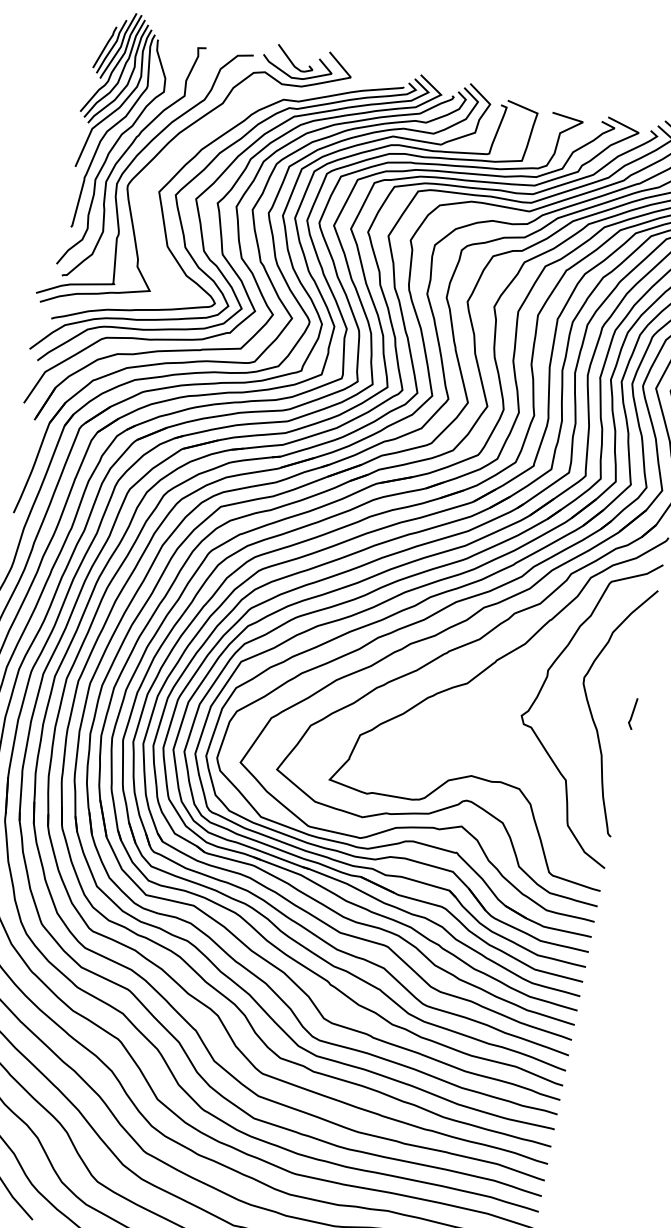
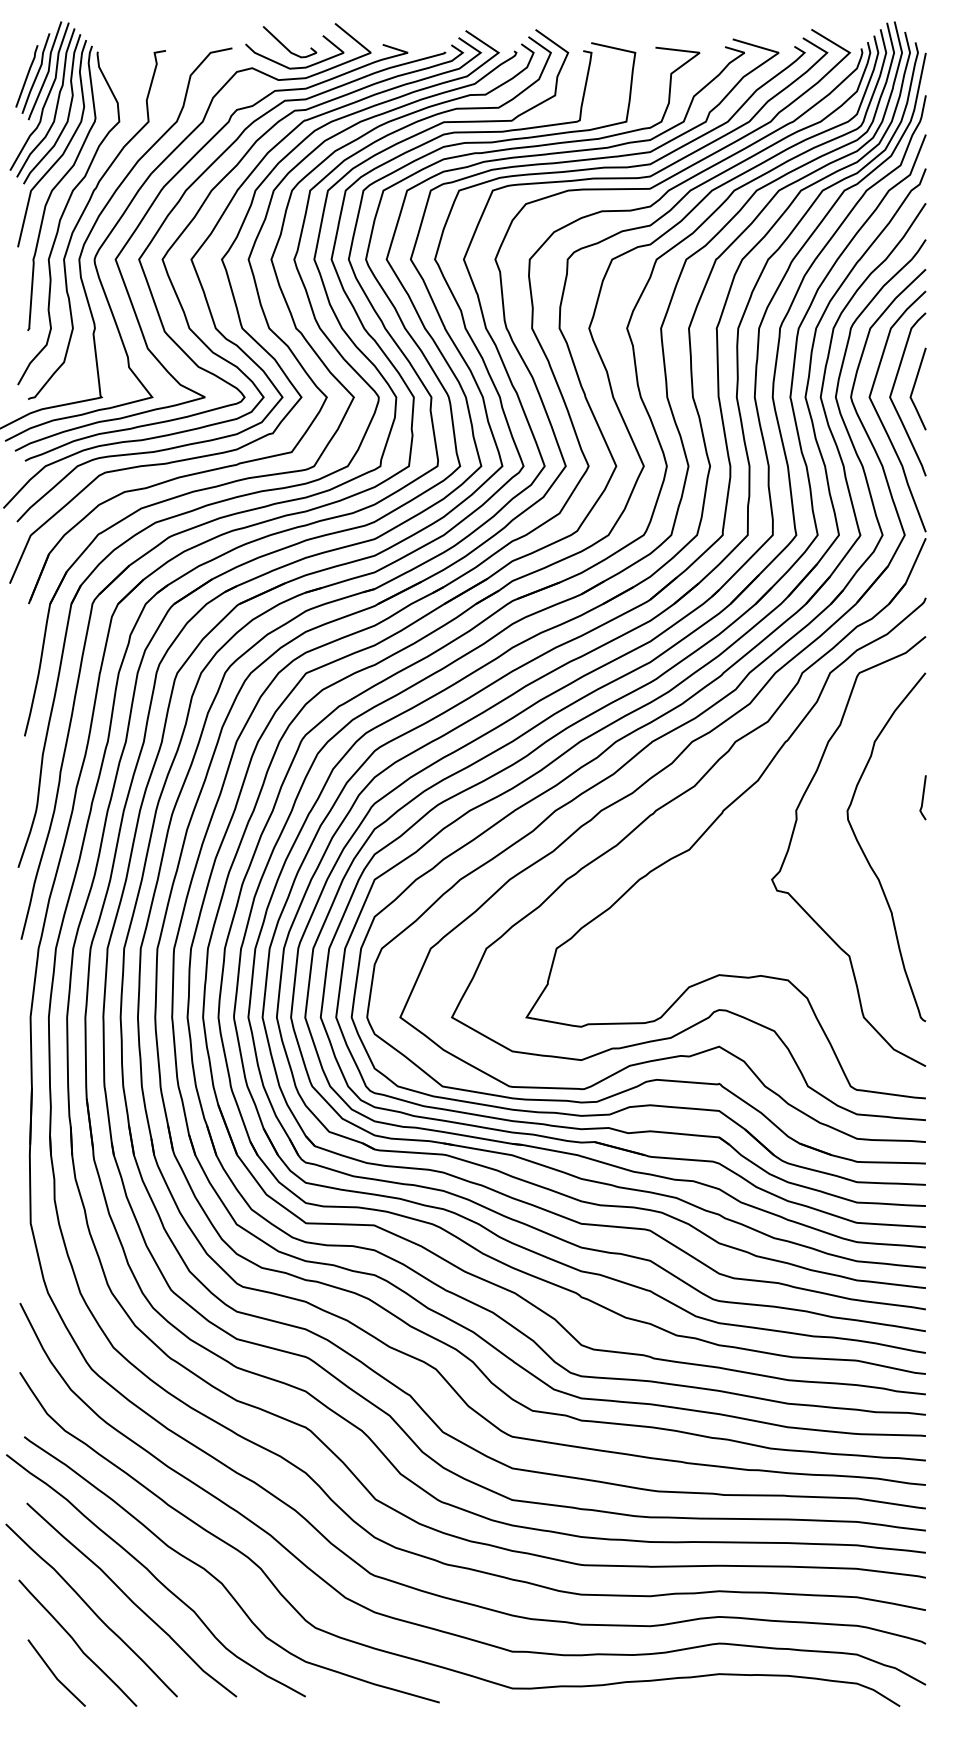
curve: (172, 160) -> (148, 212), added
line: (632, 713) -> (922, 797), moved

